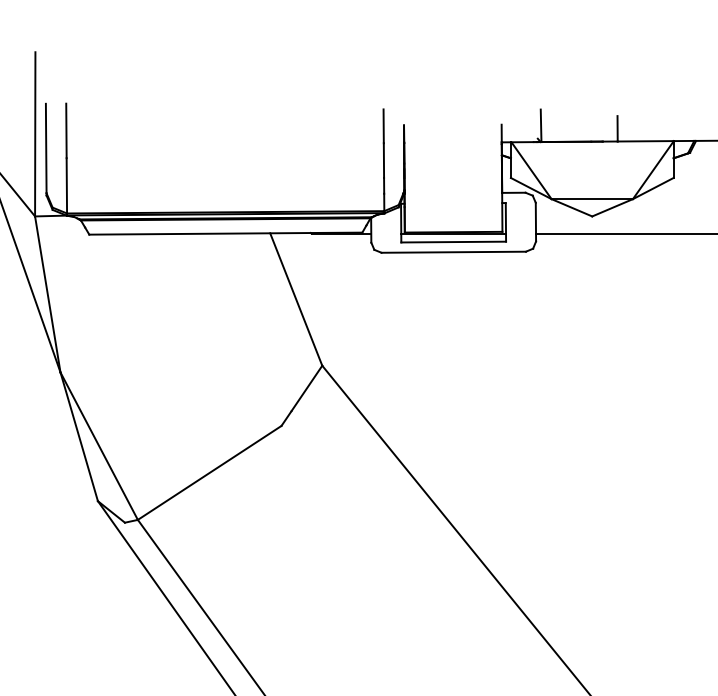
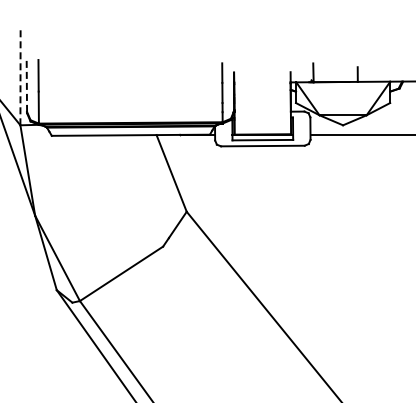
line: (35, 133) -> (20, 77), solid -> dashed
line: (45, 149) -> (26, 86), solid -> dashed

